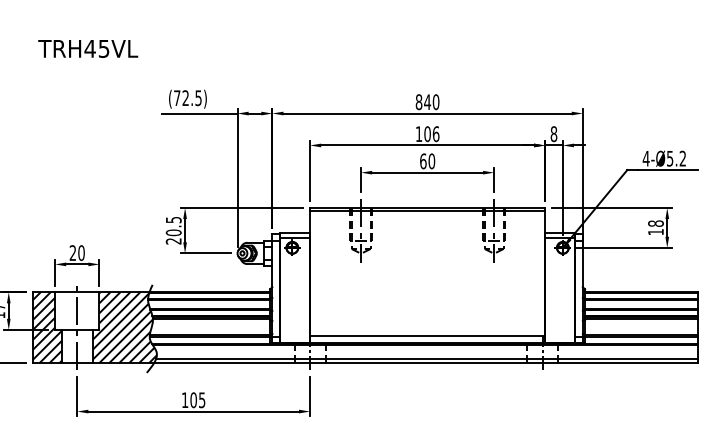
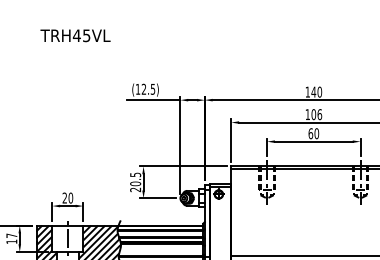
text: (88, 48) -> (75, 35), moved
text: (177, 97) -> (138, 88), (72.5) -> (12.5)
text: (418, 102) -> (307, 92), 840 -> 140

